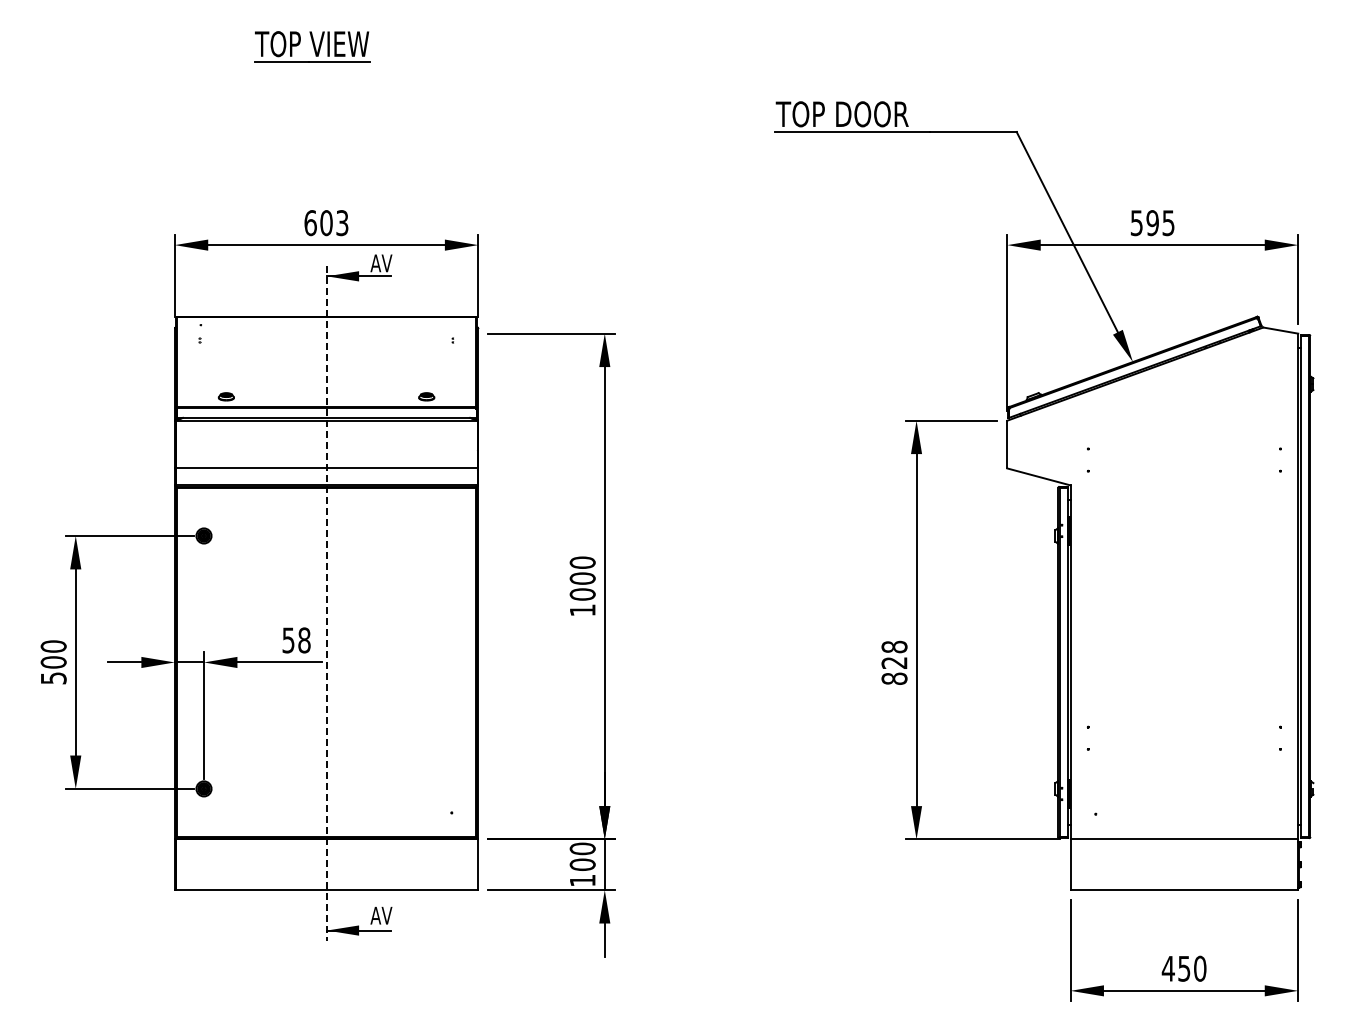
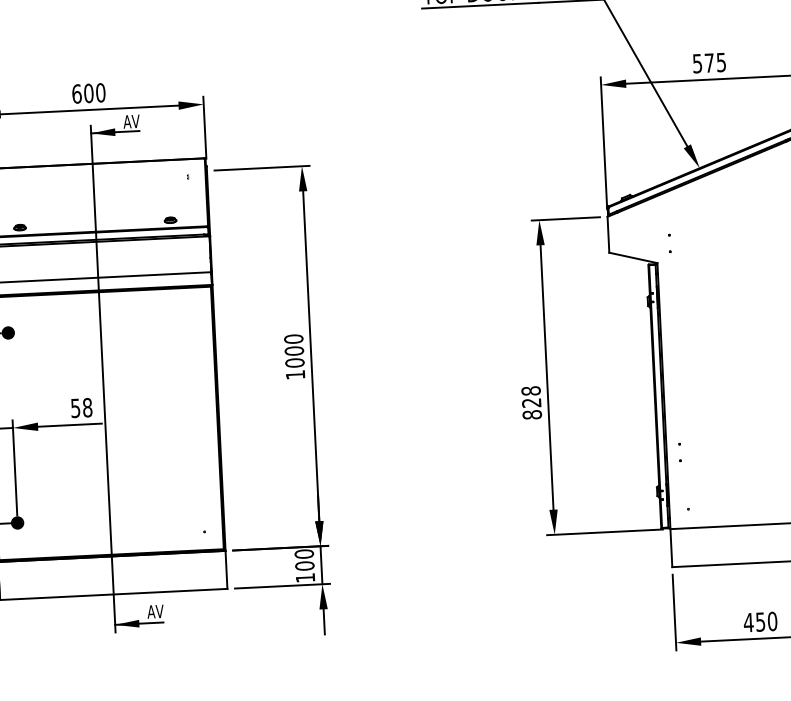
text: (342, 223) -> (100, 93), 603 -> 600
text: (1152, 223) -> (709, 63), 595 -> 575
line: (326, 603) -> (102, 379), dashed -> solid

